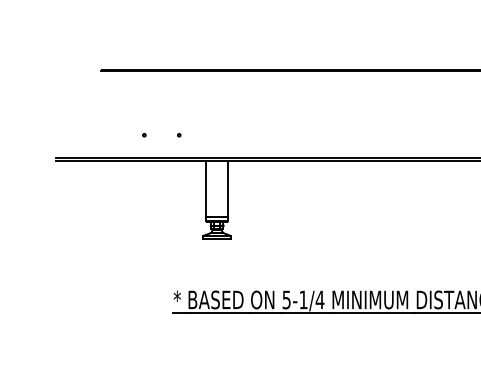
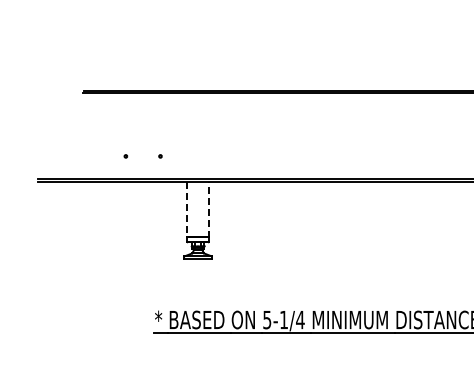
line: (206, 188) -> (187, 209), solid -> dashed
line: (228, 188) -> (209, 209), solid -> dashed

